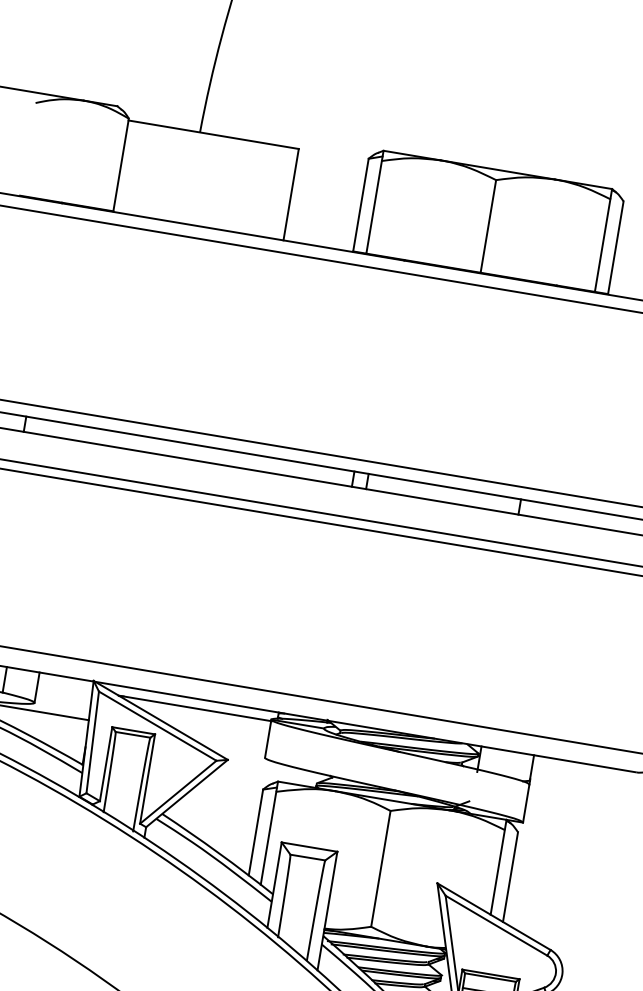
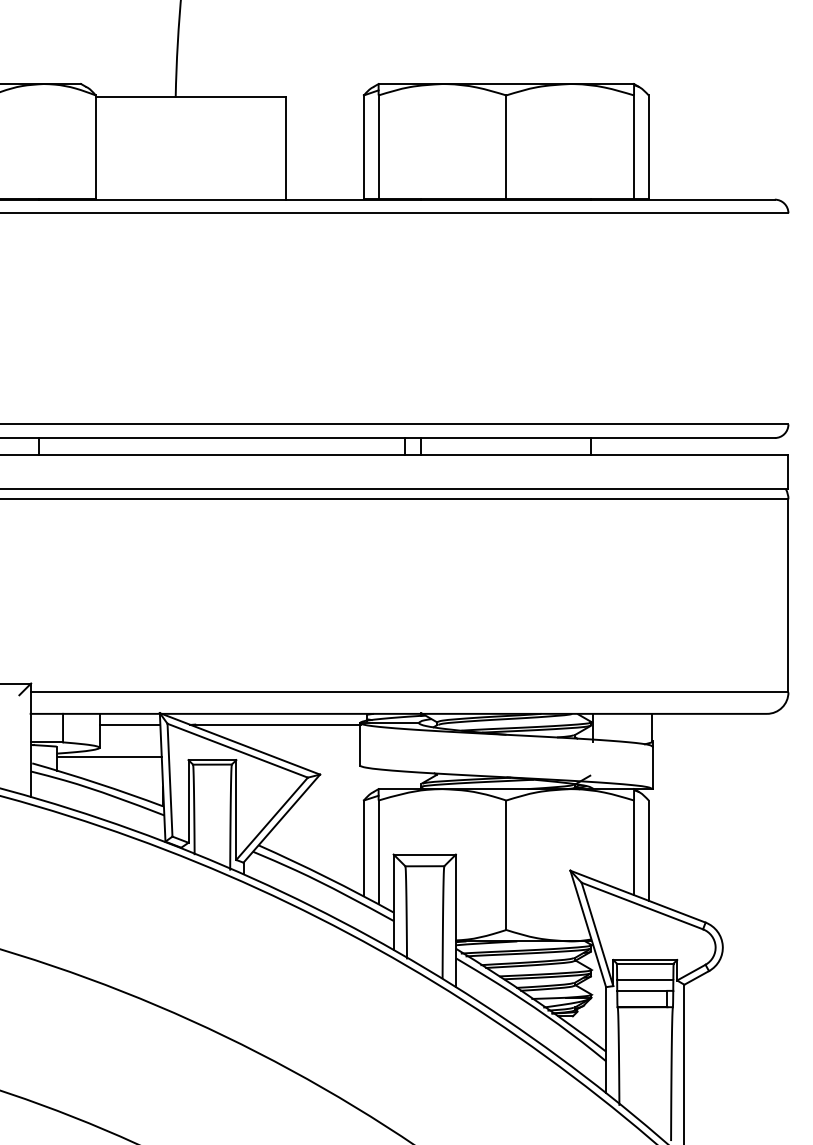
line: (65, 686) -> (130, 724), added

